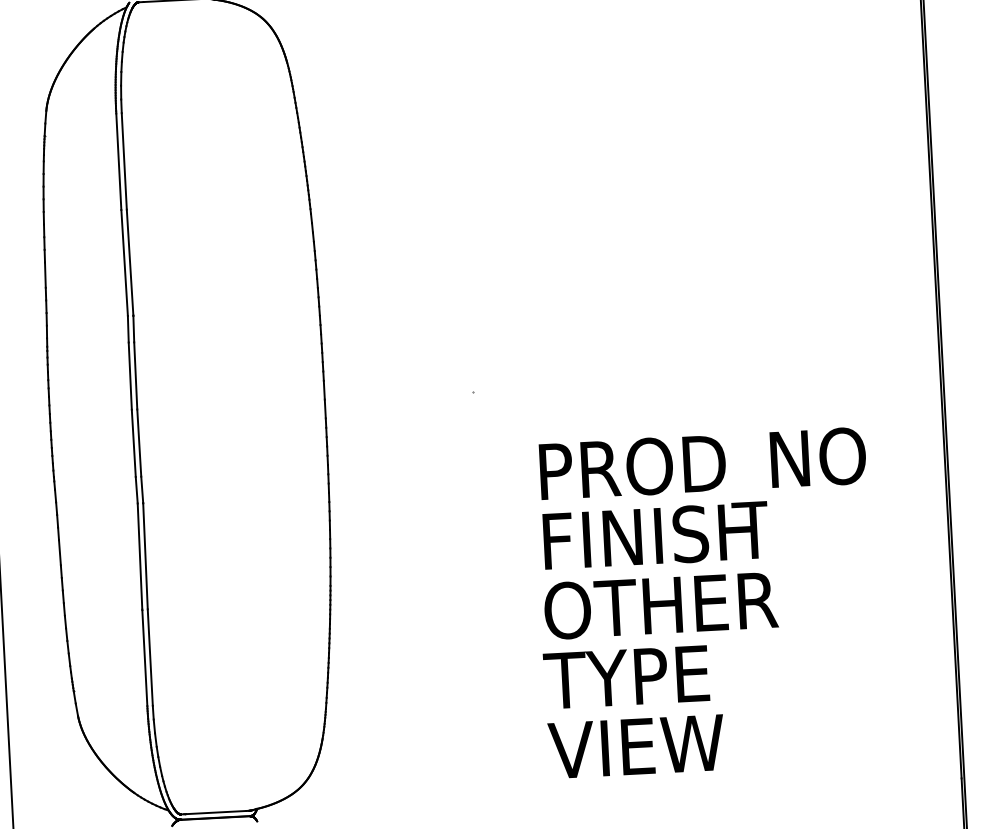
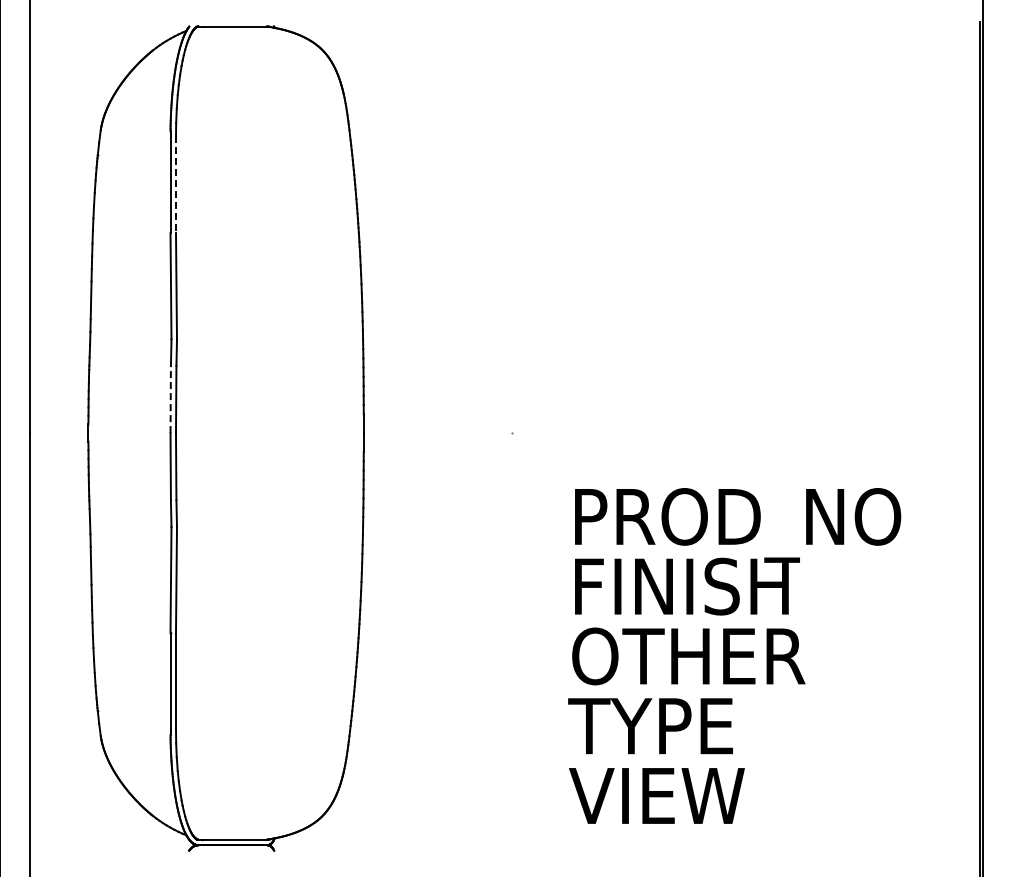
line: (123, 162) -> (175, 185), solid -> dashed
line: (130, 376) -> (170, 399), solid -> dashed

